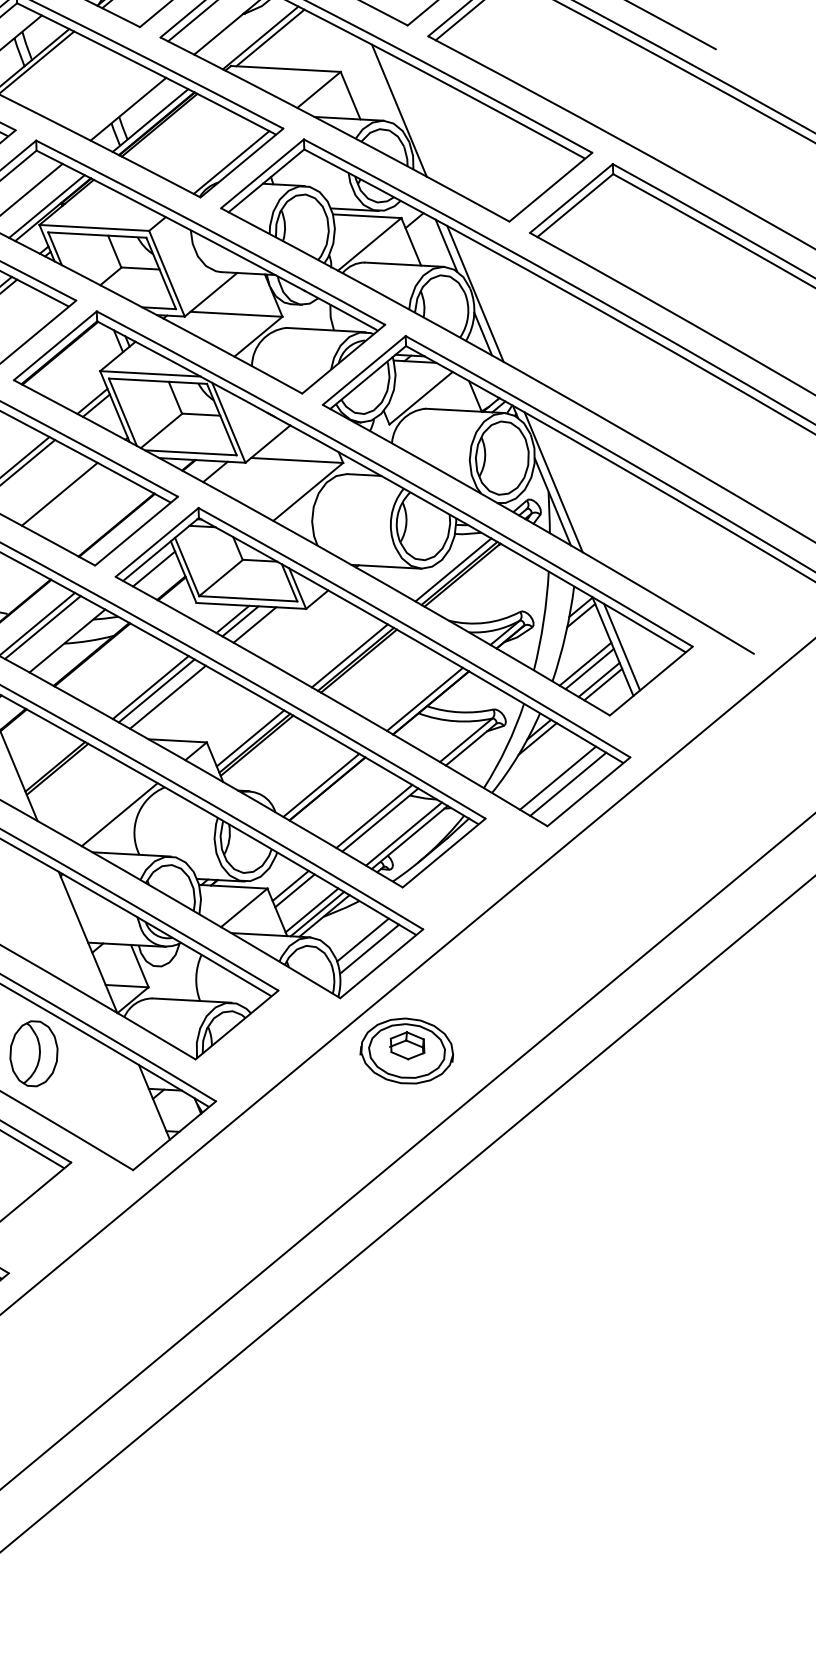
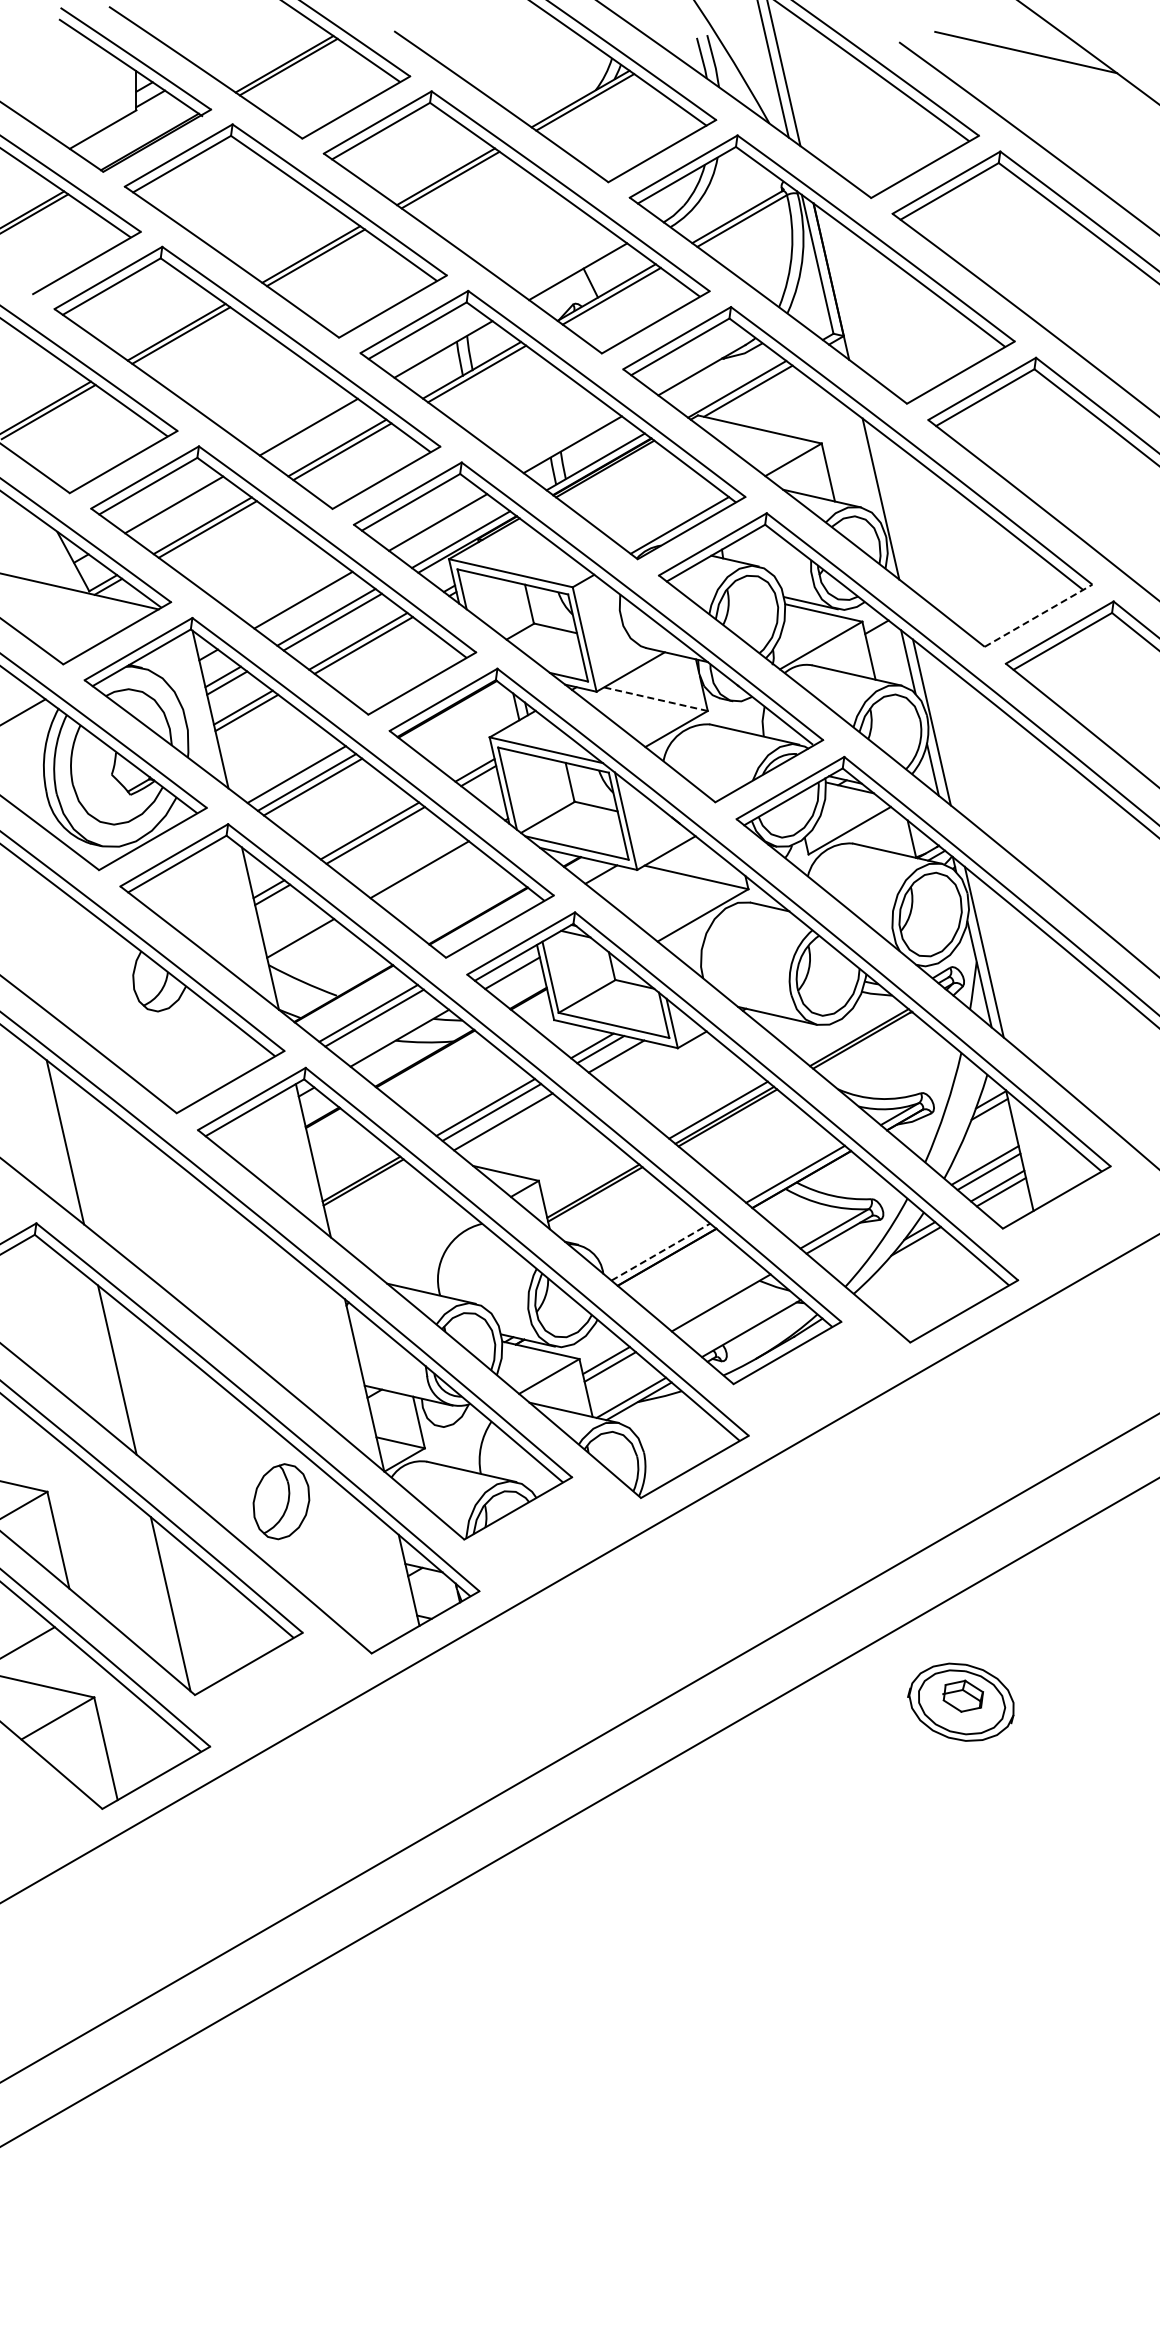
line: (551, 186) -> (1039, 615), solid -> dashed
line: (236, 314) -> (655, 699), solid -> dashed
line: (452, 569) -> (852, 1031), removed
line: (622, 647) -> (1030, 1153), removed
line: (250, 738) -> (589, 1184), removed
line: (557, 777) -> (931, 1289), removed
line: (567, 784) -> (941, 1298), removed
line: (321, 785) -> (660, 1252), solid -> dashed
line: (119, 814) -> (425, 1245), removed
line: (373, 816) -> (714, 1297), removed
line: (404, 834) -> (745, 1323), removed
line: (311, 910) -> (625, 1392), removed
line: (362, 939) -> (677, 1435), removed
line: (369, 948) -> (683, 1447), removed
part: (405, 1050) -> (960, 1701), moved

